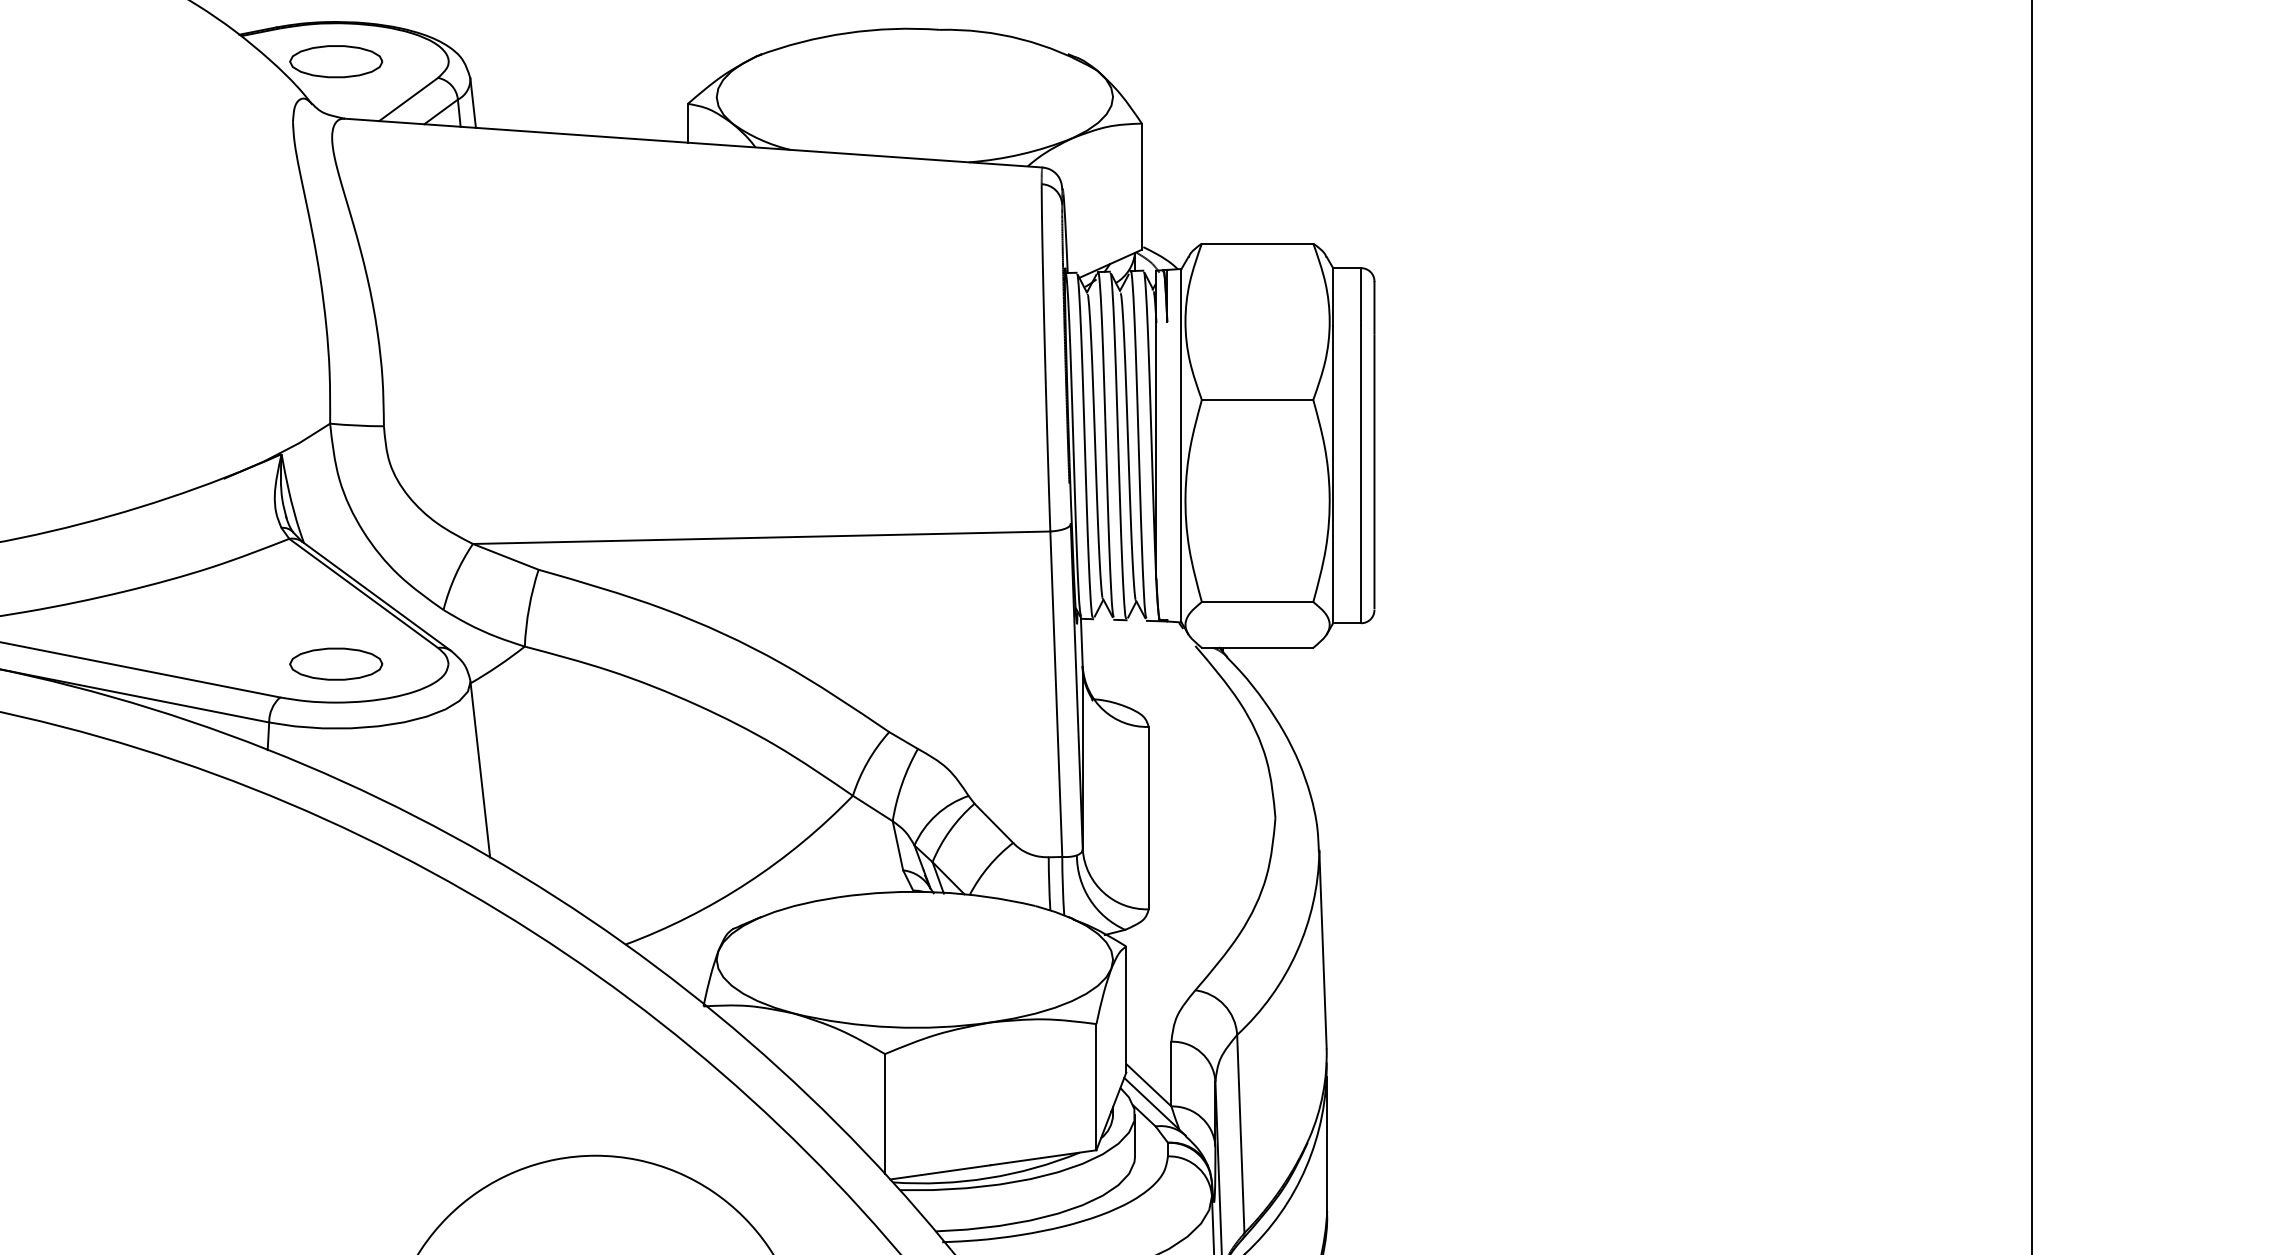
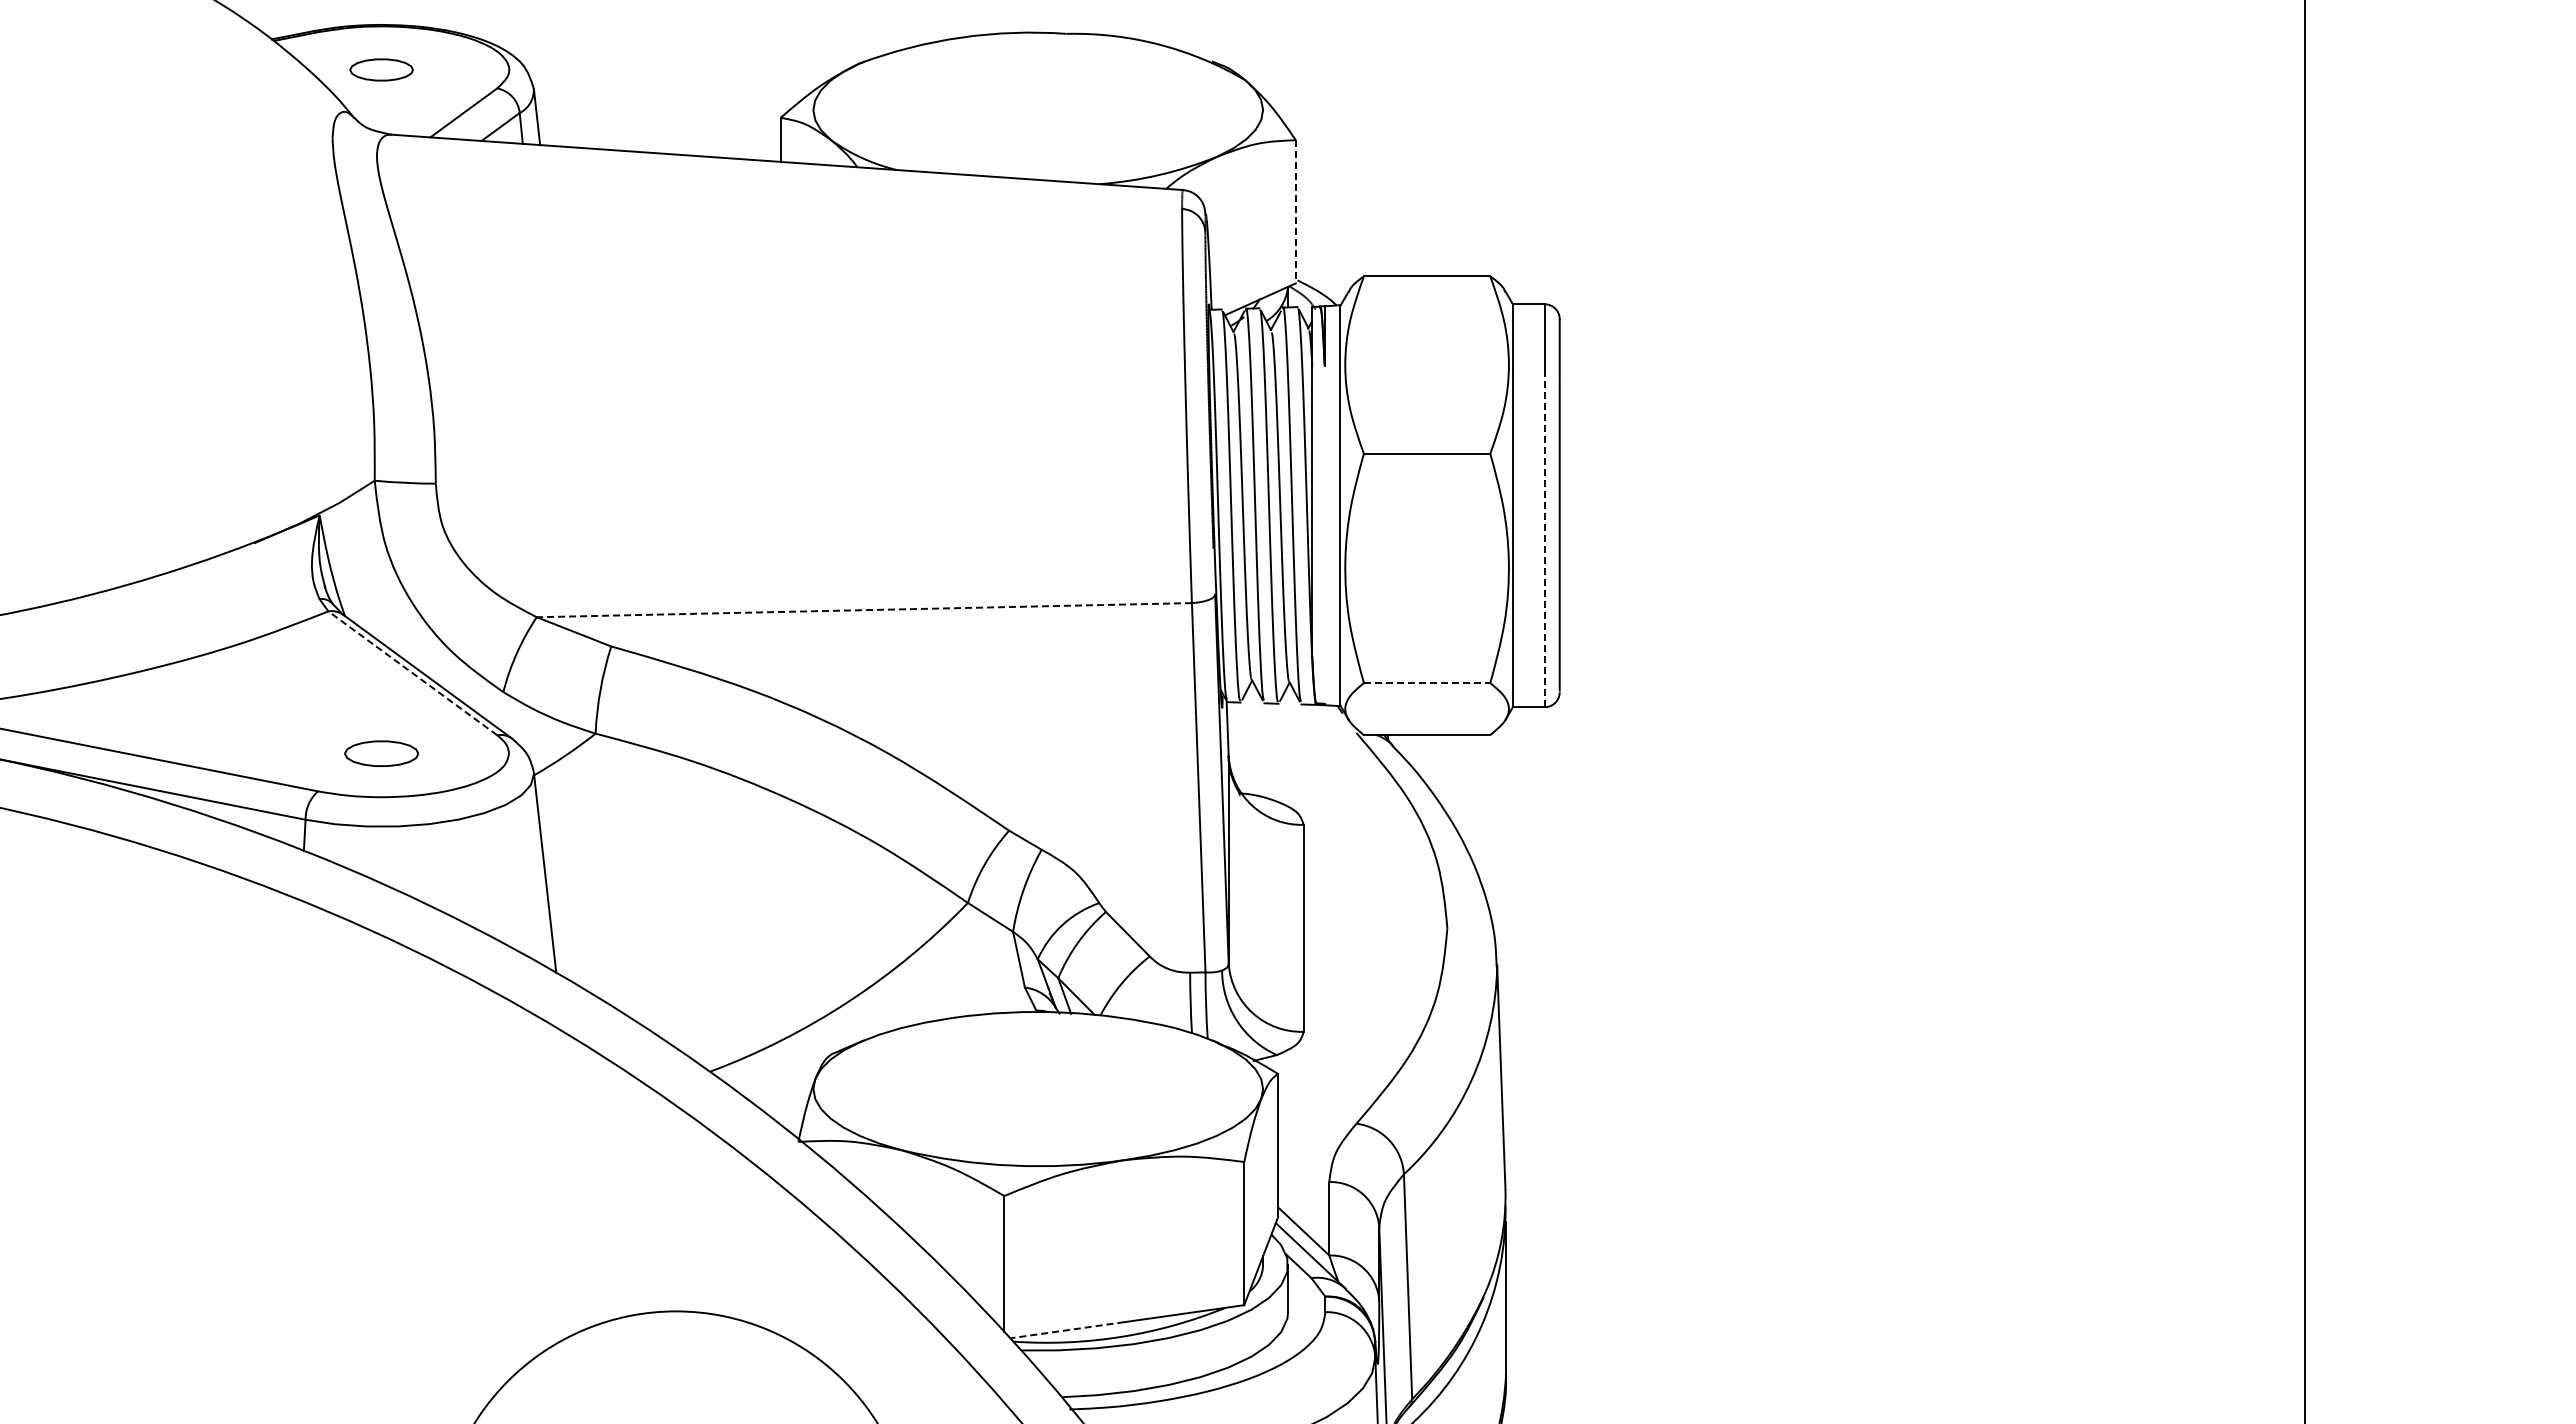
part: (336, 61) -> (381, 69), size x0.6
line: (1141, 186) -> (1295, 211), solid -> dashed
line: (1361, 474) -> (1544, 538), solid -> dashed
line: (761, 538) -> (864, 610), solid -> dashed
line: (363, 593) -> (412, 673), solid -> dashed
line: (1257, 602) -> (1427, 683), solid -> dashed
part: (336, 664) -> (381, 753), size x0.7
line: (939, 1172) -> (1066, 1330), solid -> dashed

